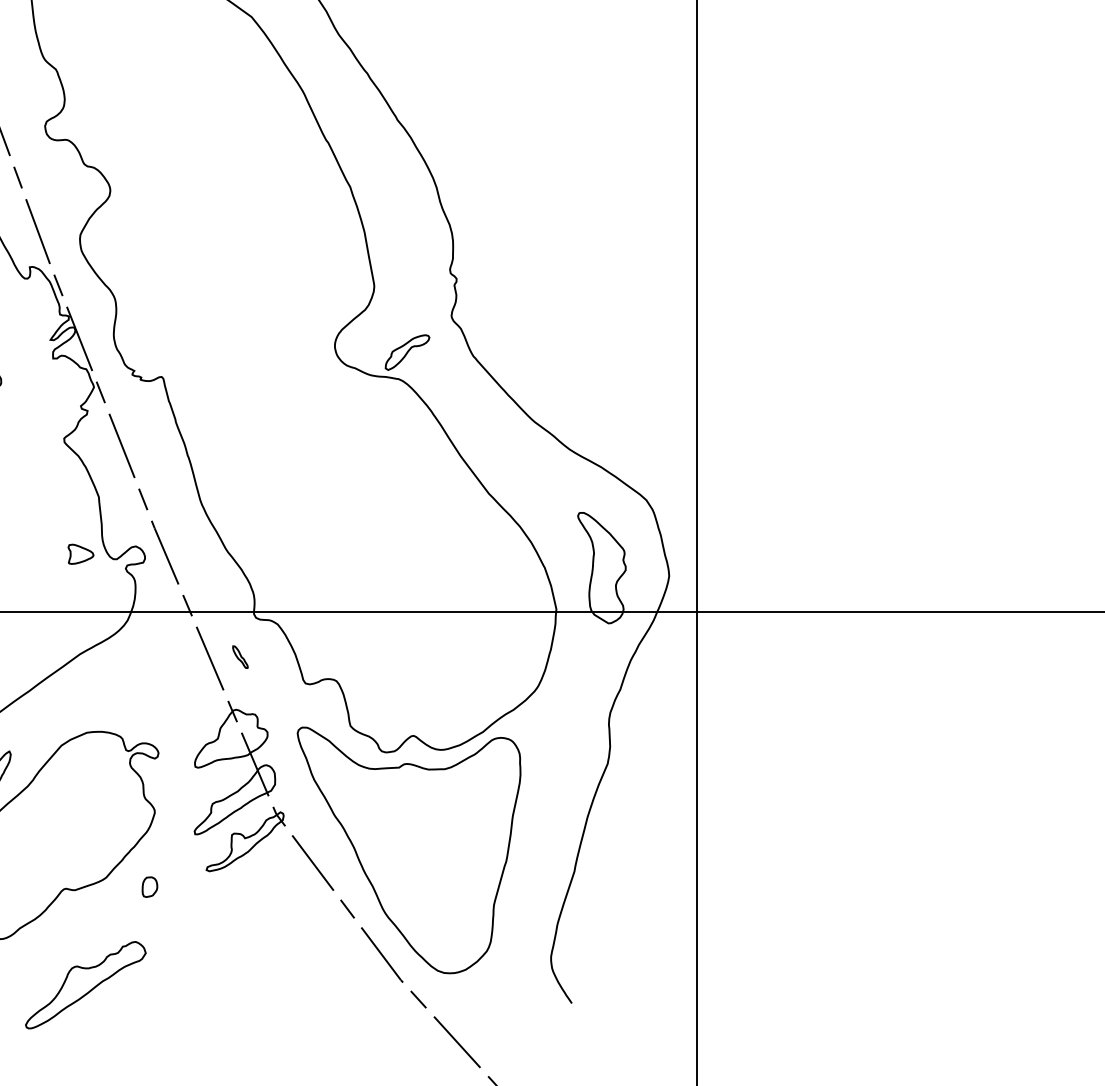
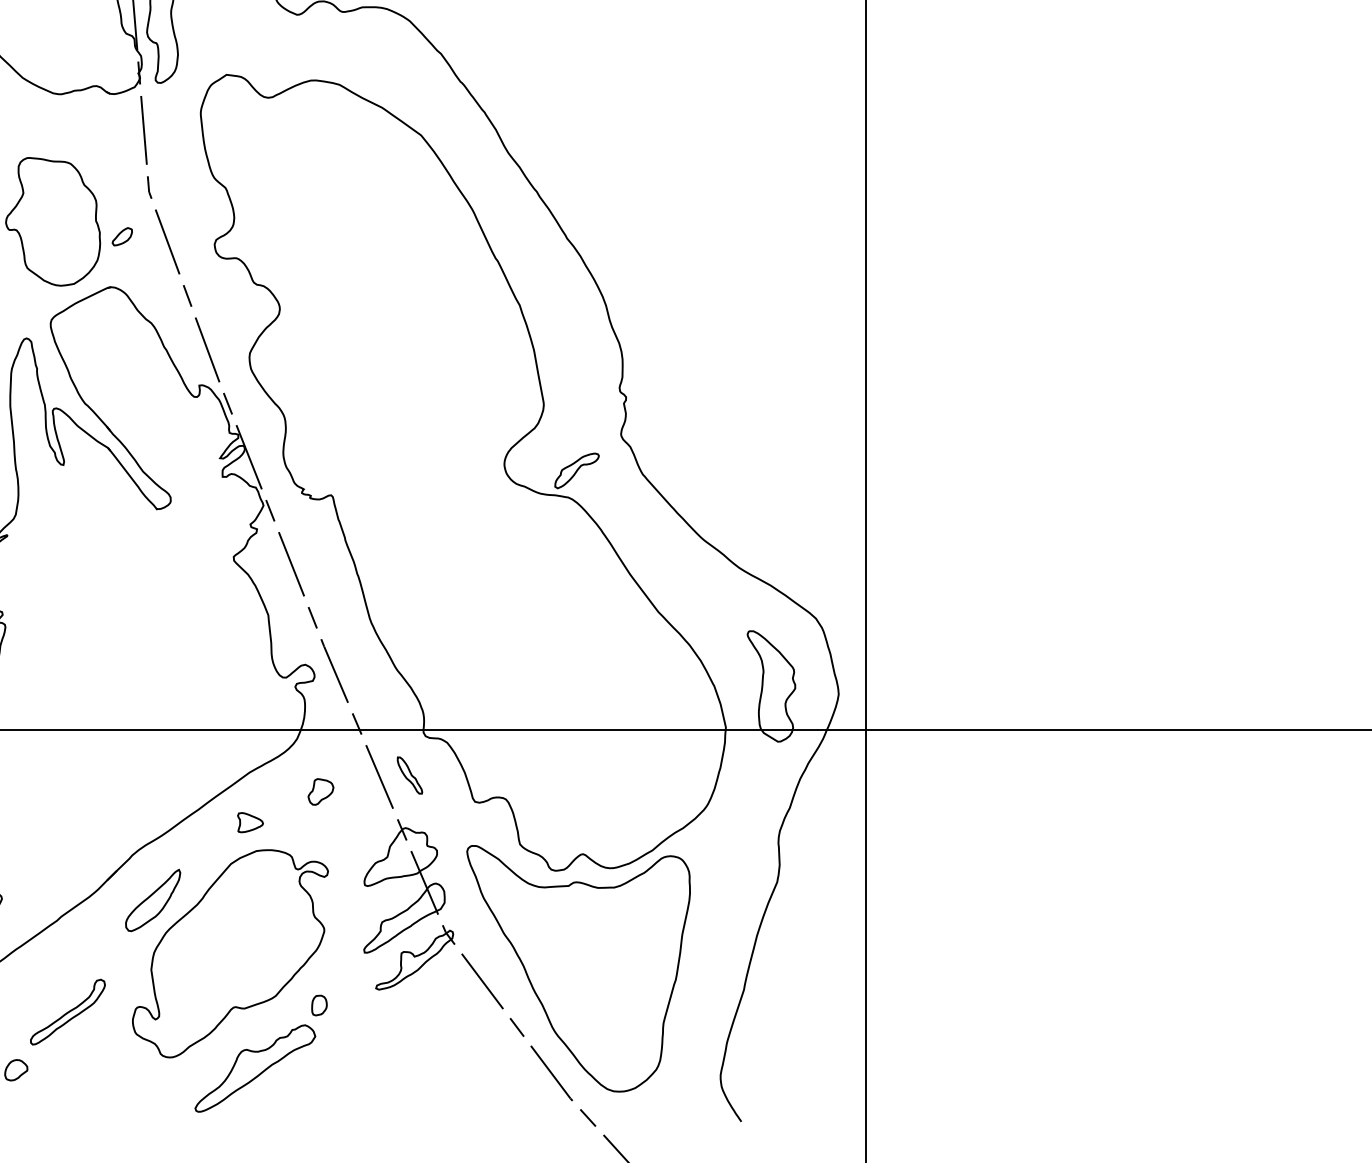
part: (80, 554) -> (250, 822), moved
part: (239, 657) -> (409, 775), size x1.67
part: (150, 673) -> (320, 791), added
part: (85, 985) -> (255, 1068), moved

